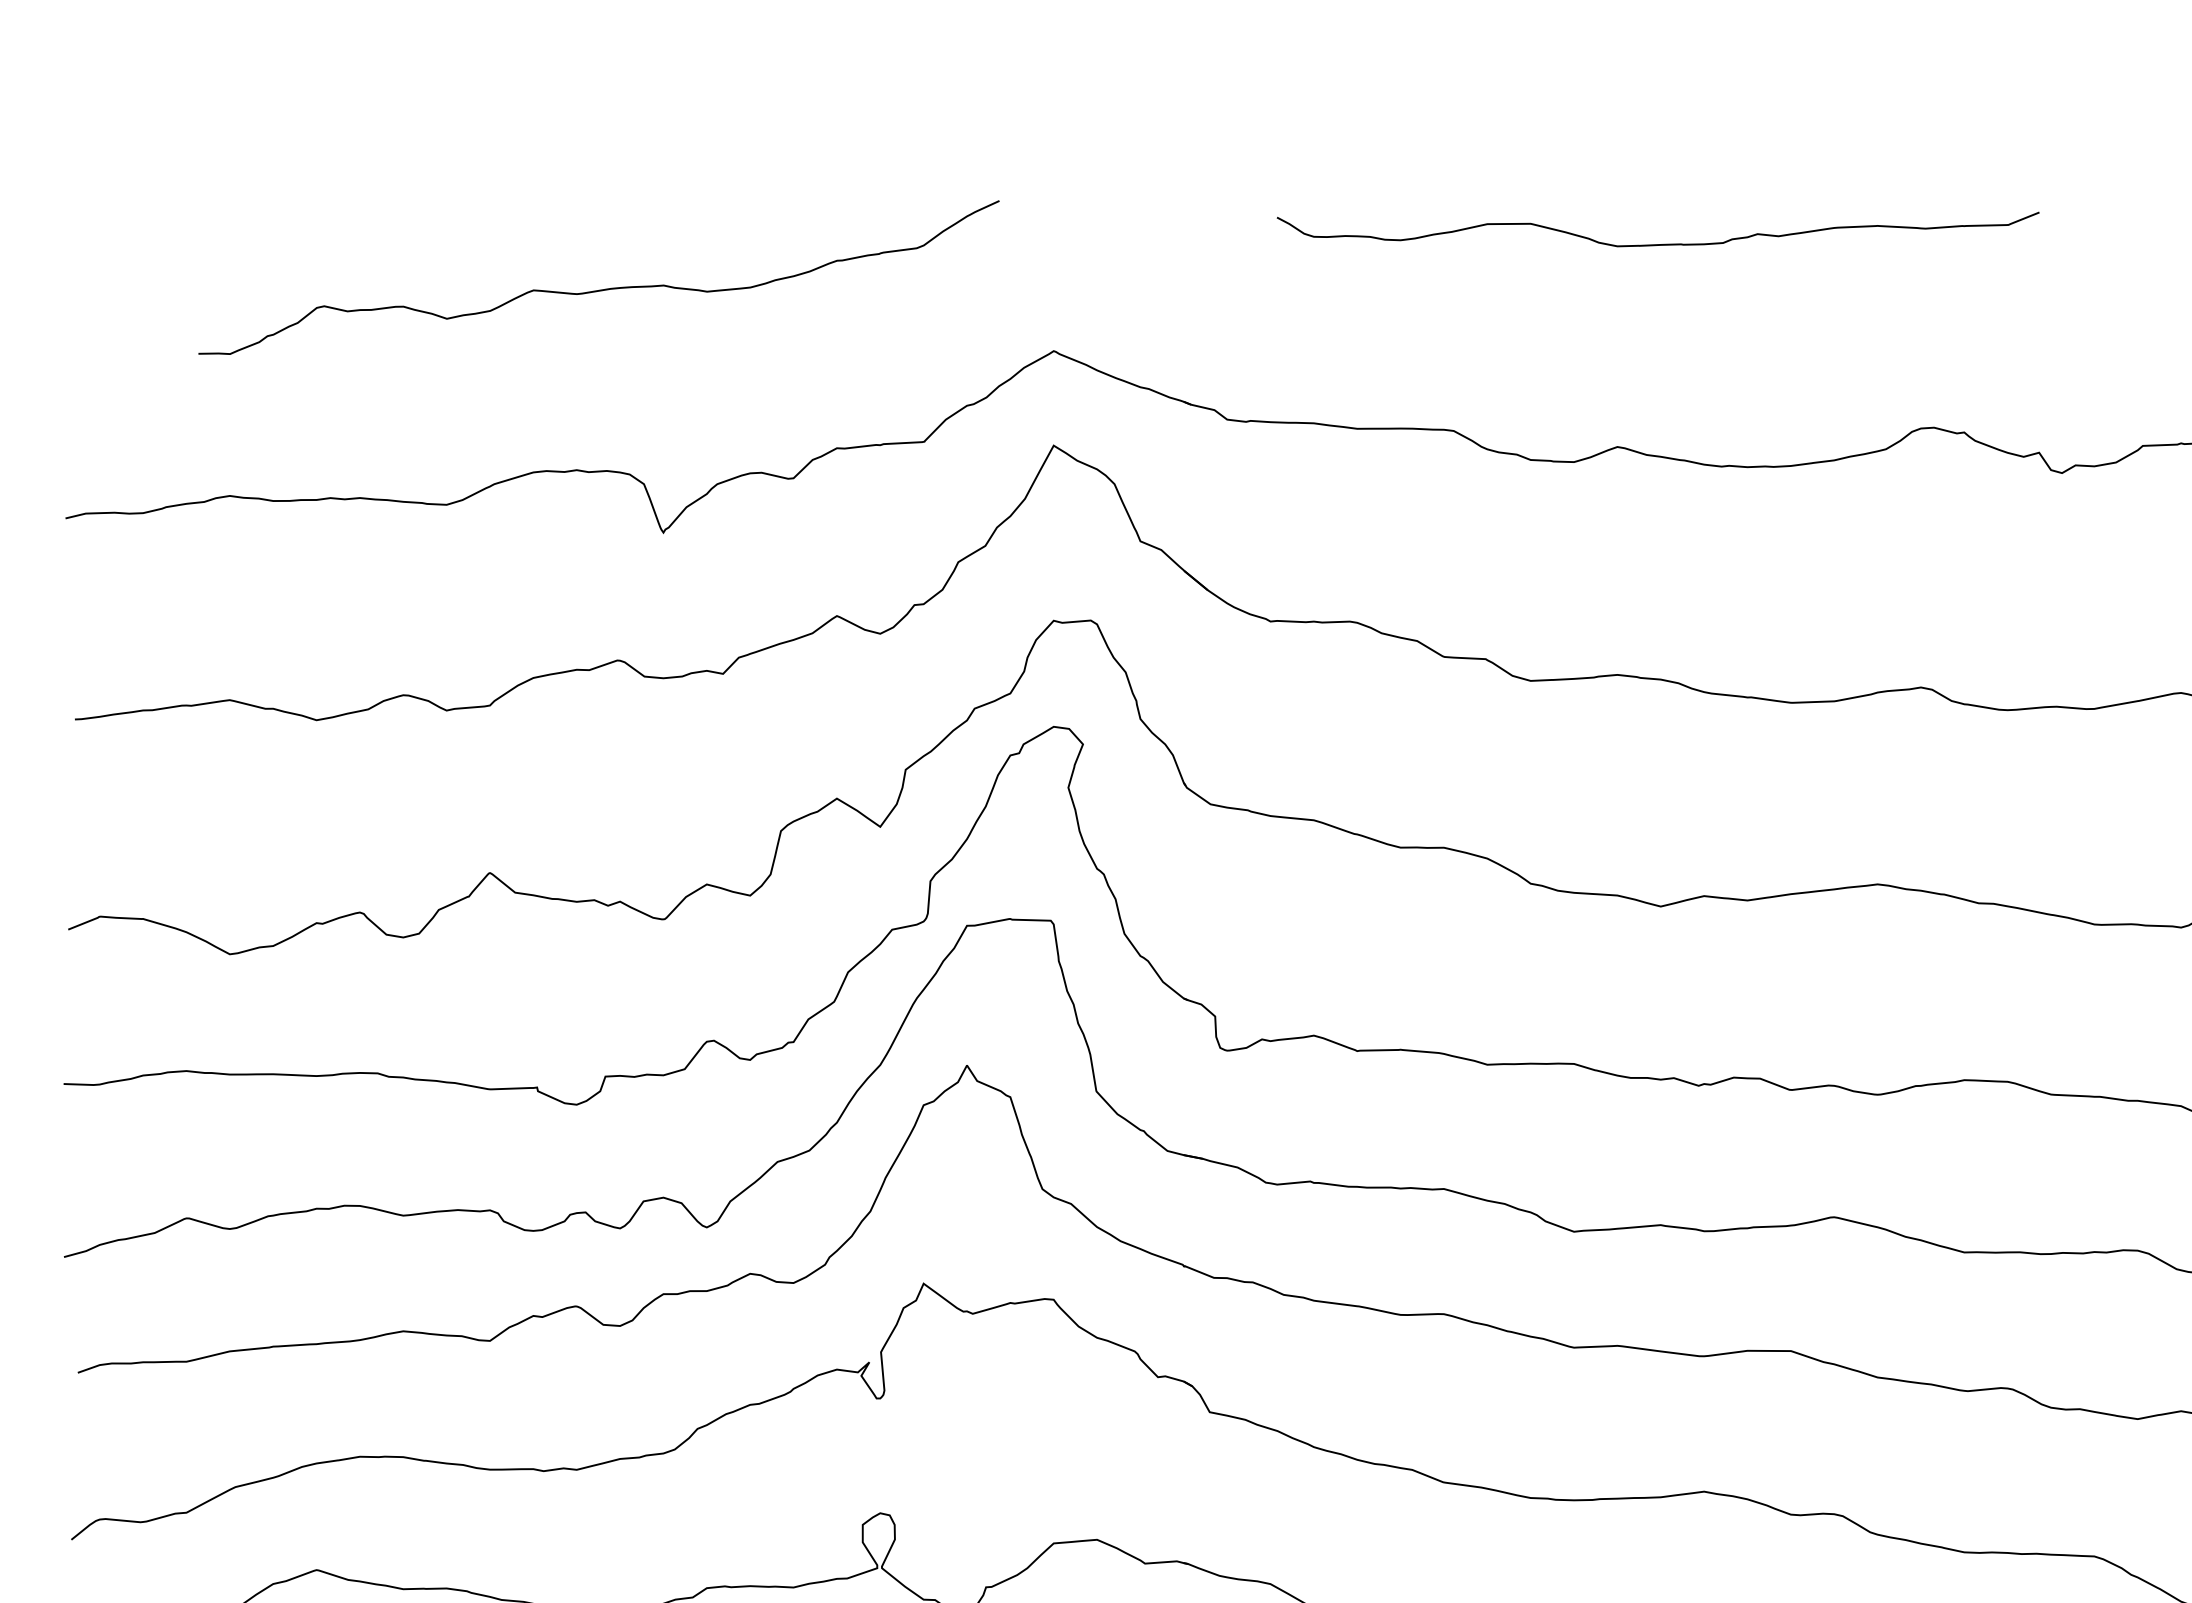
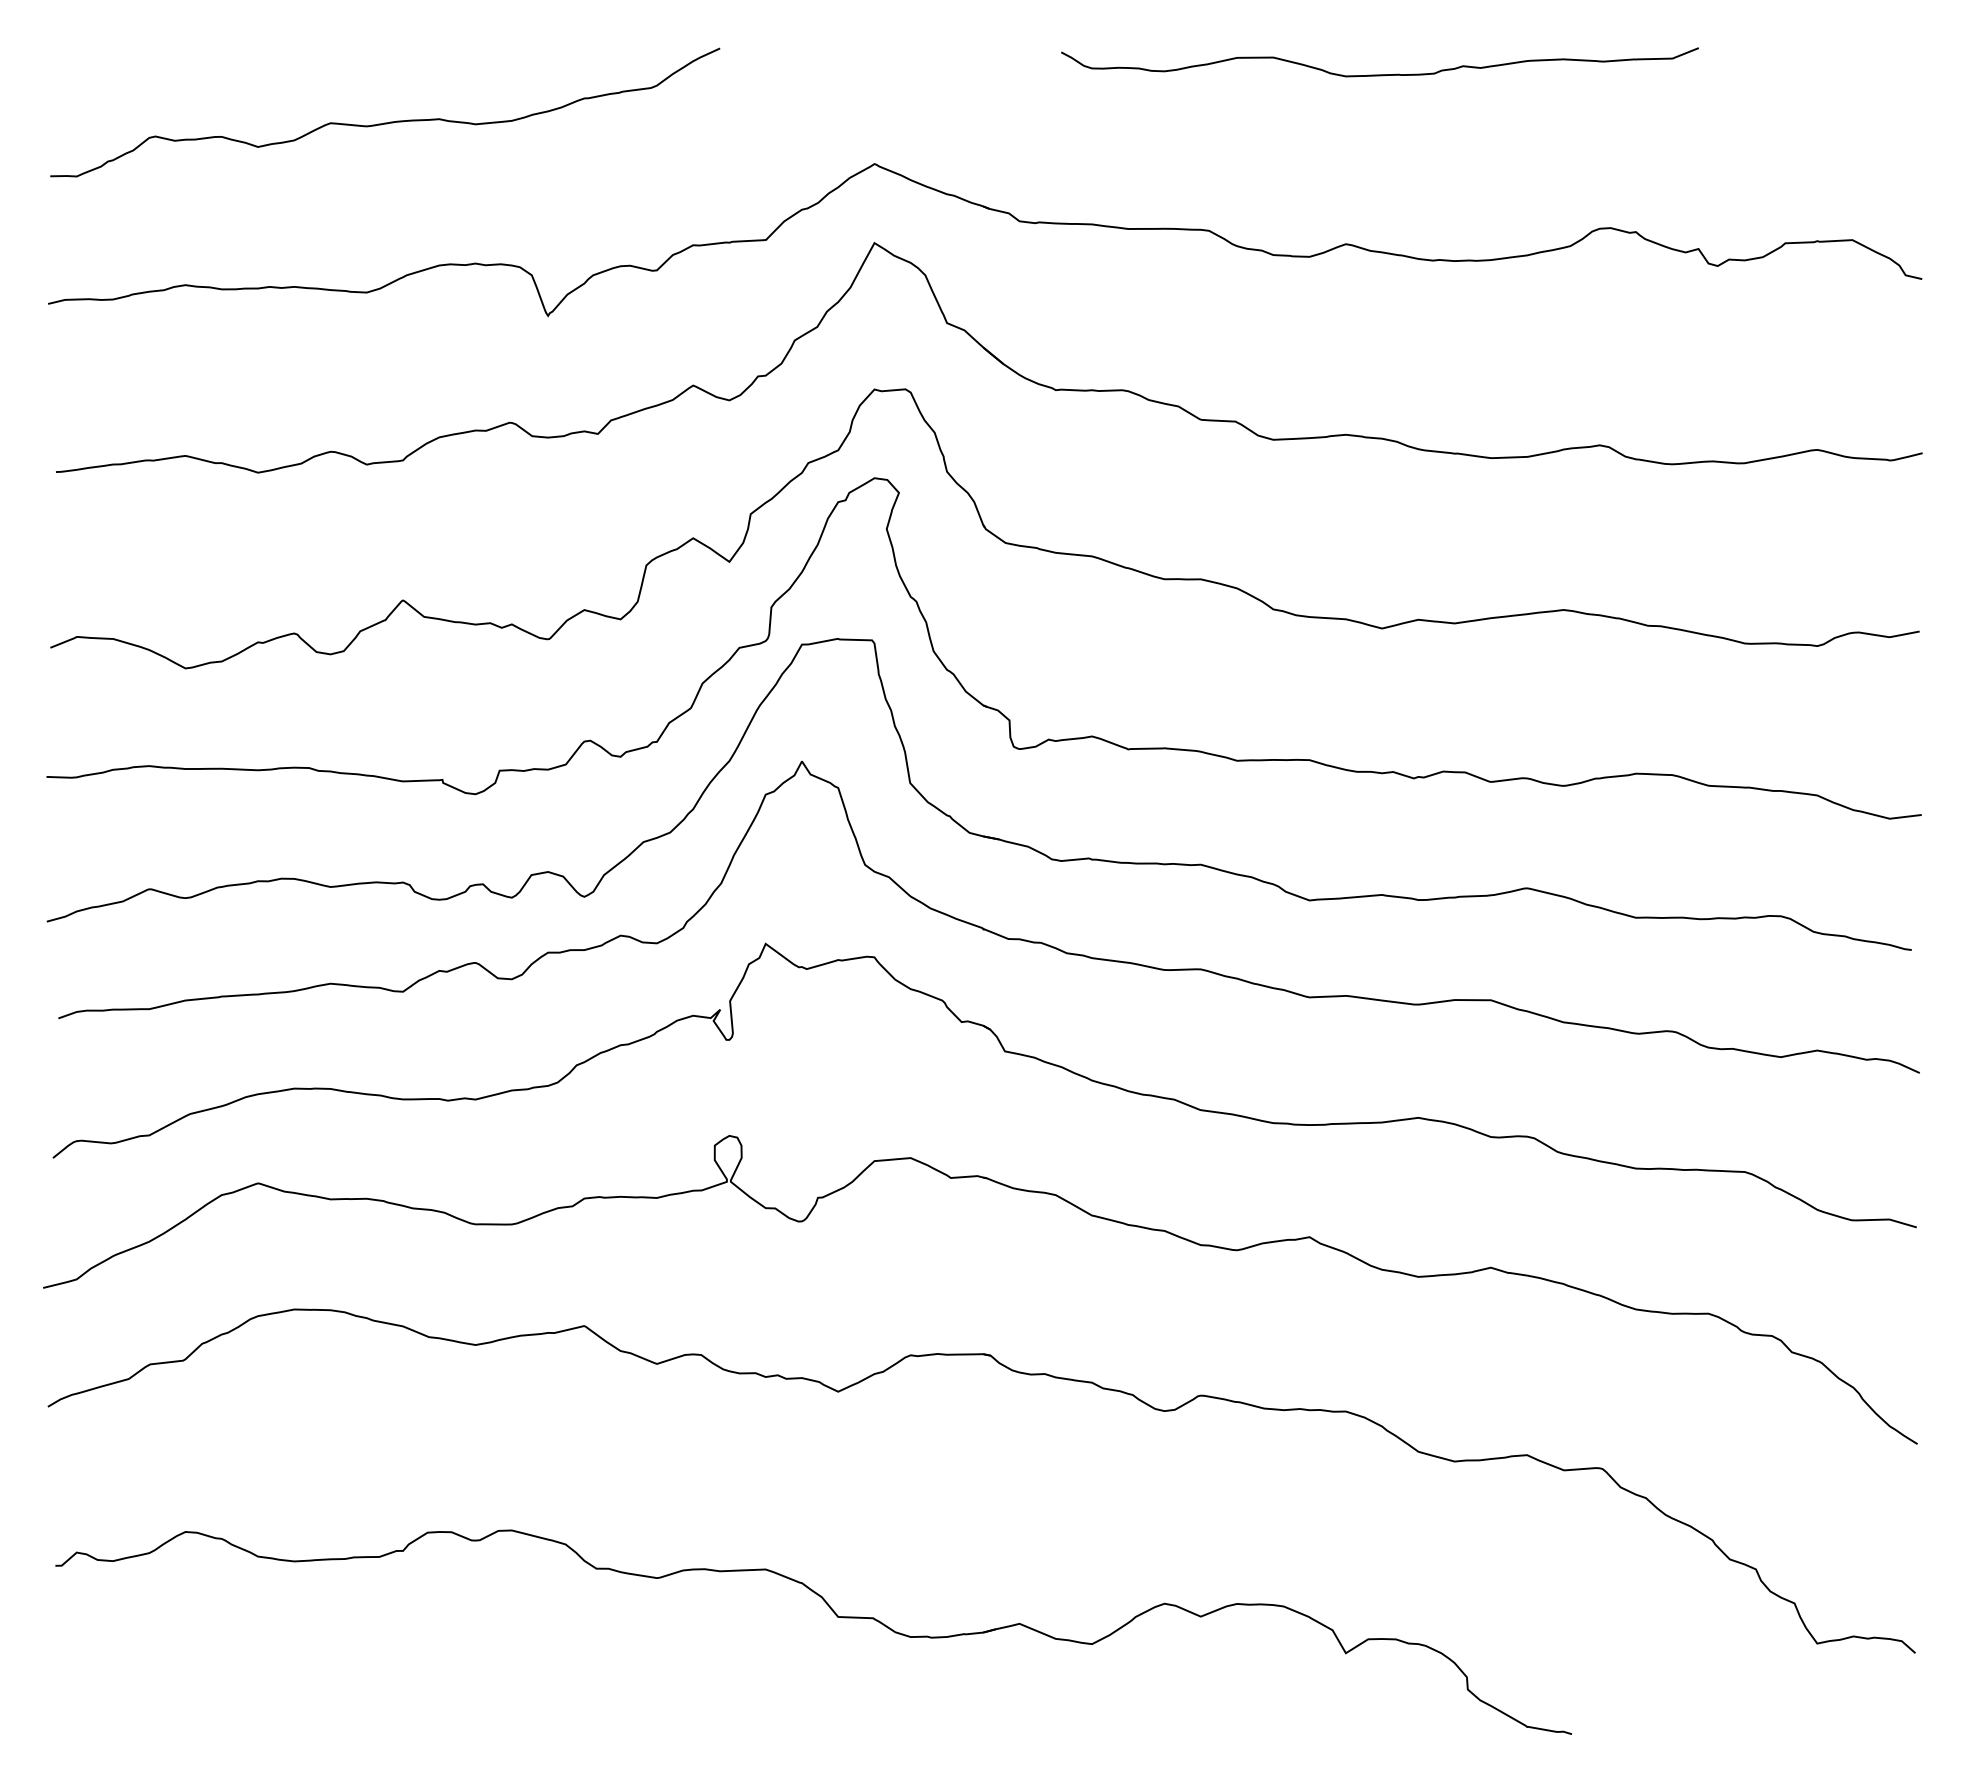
curve: (599, 289) -> (385, 122), moved

